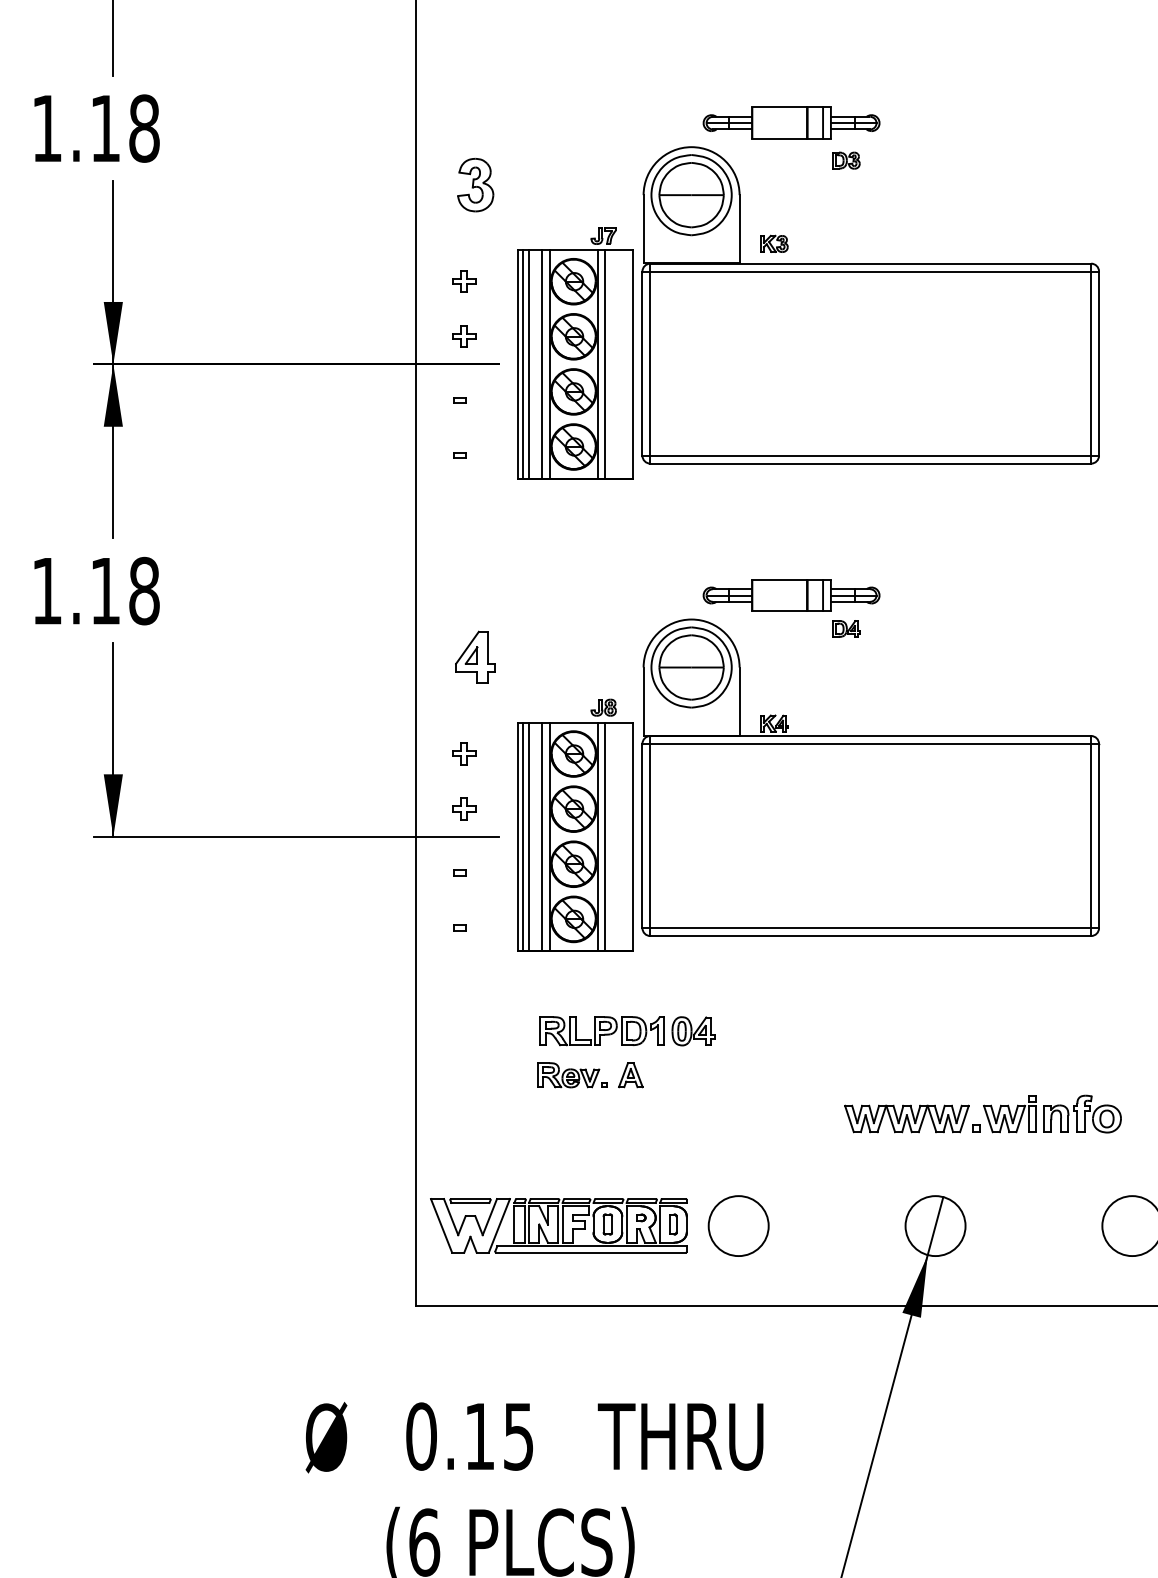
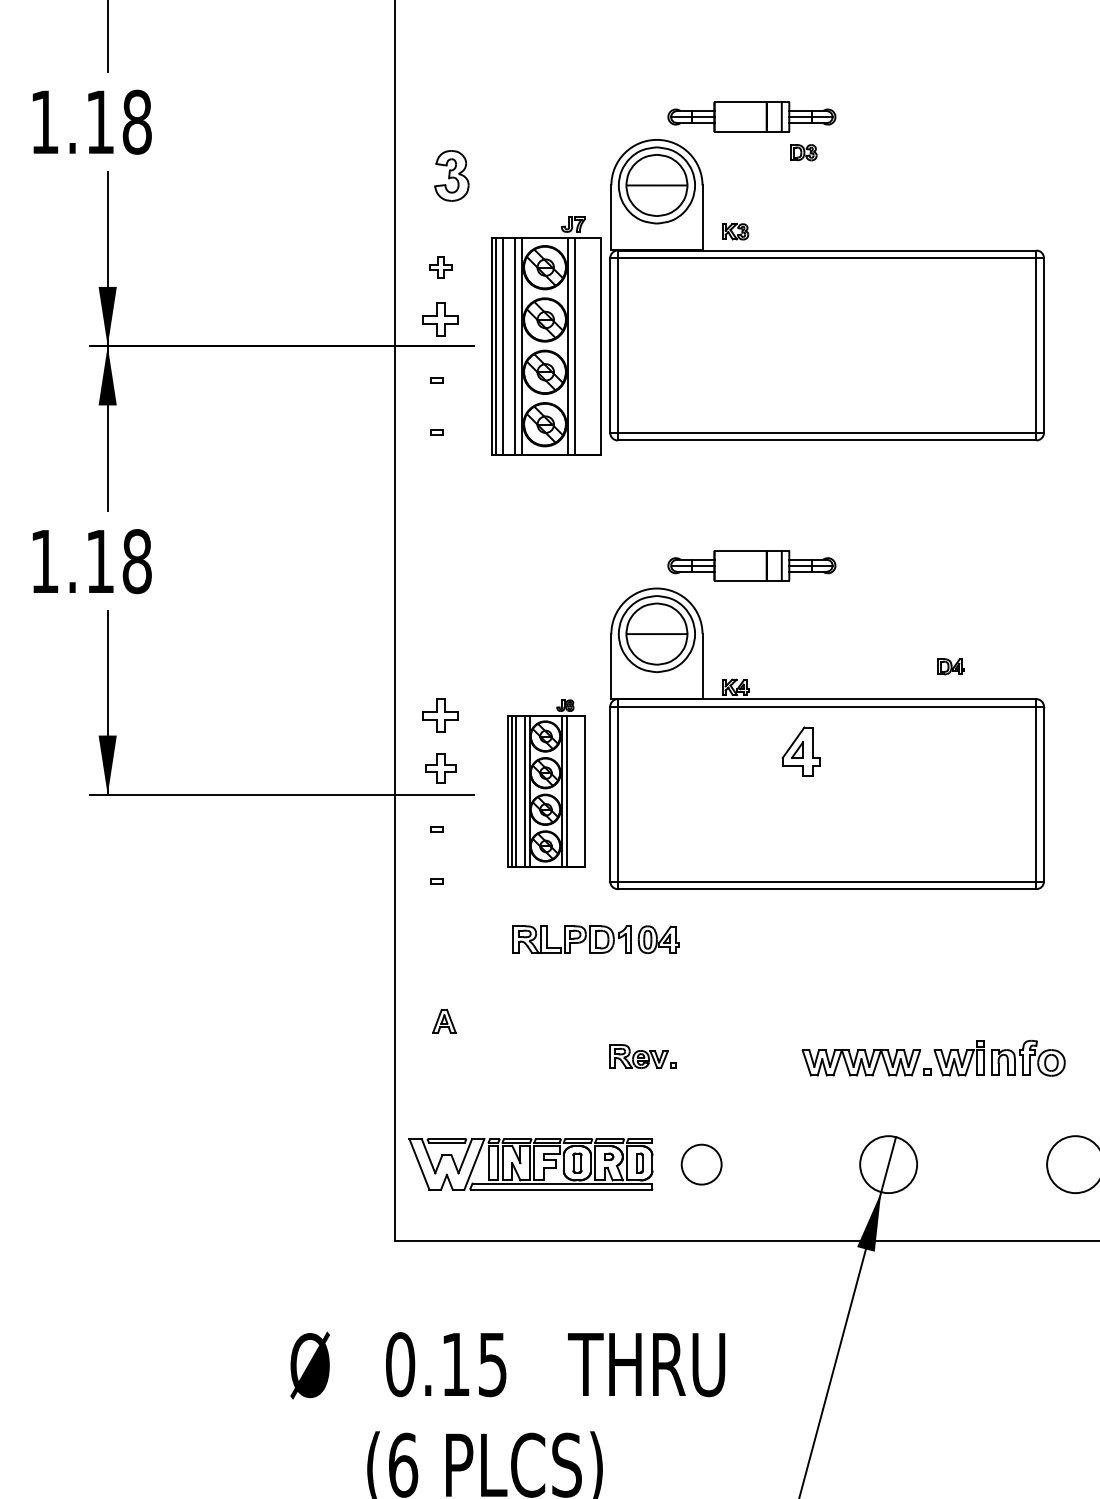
part: (464, 336) -> (441, 319), size x1.6
part: (846, 628) -> (951, 666), moved
part: (475, 656) -> (801, 750), moved
part: (464, 753) -> (441, 715), size x1.6
part: (464, 808) -> (441, 768), size x1.4
part: (575, 824) -> (546, 783), size x0.7
part: (627, 1031) -> (596, 939), moved
part: (572, 1075) -> (642, 1056), moved
part: (630, 1075) -> (444, 1021), moved
circle: (738, 1226) -> (701, 1165), size x0.7

